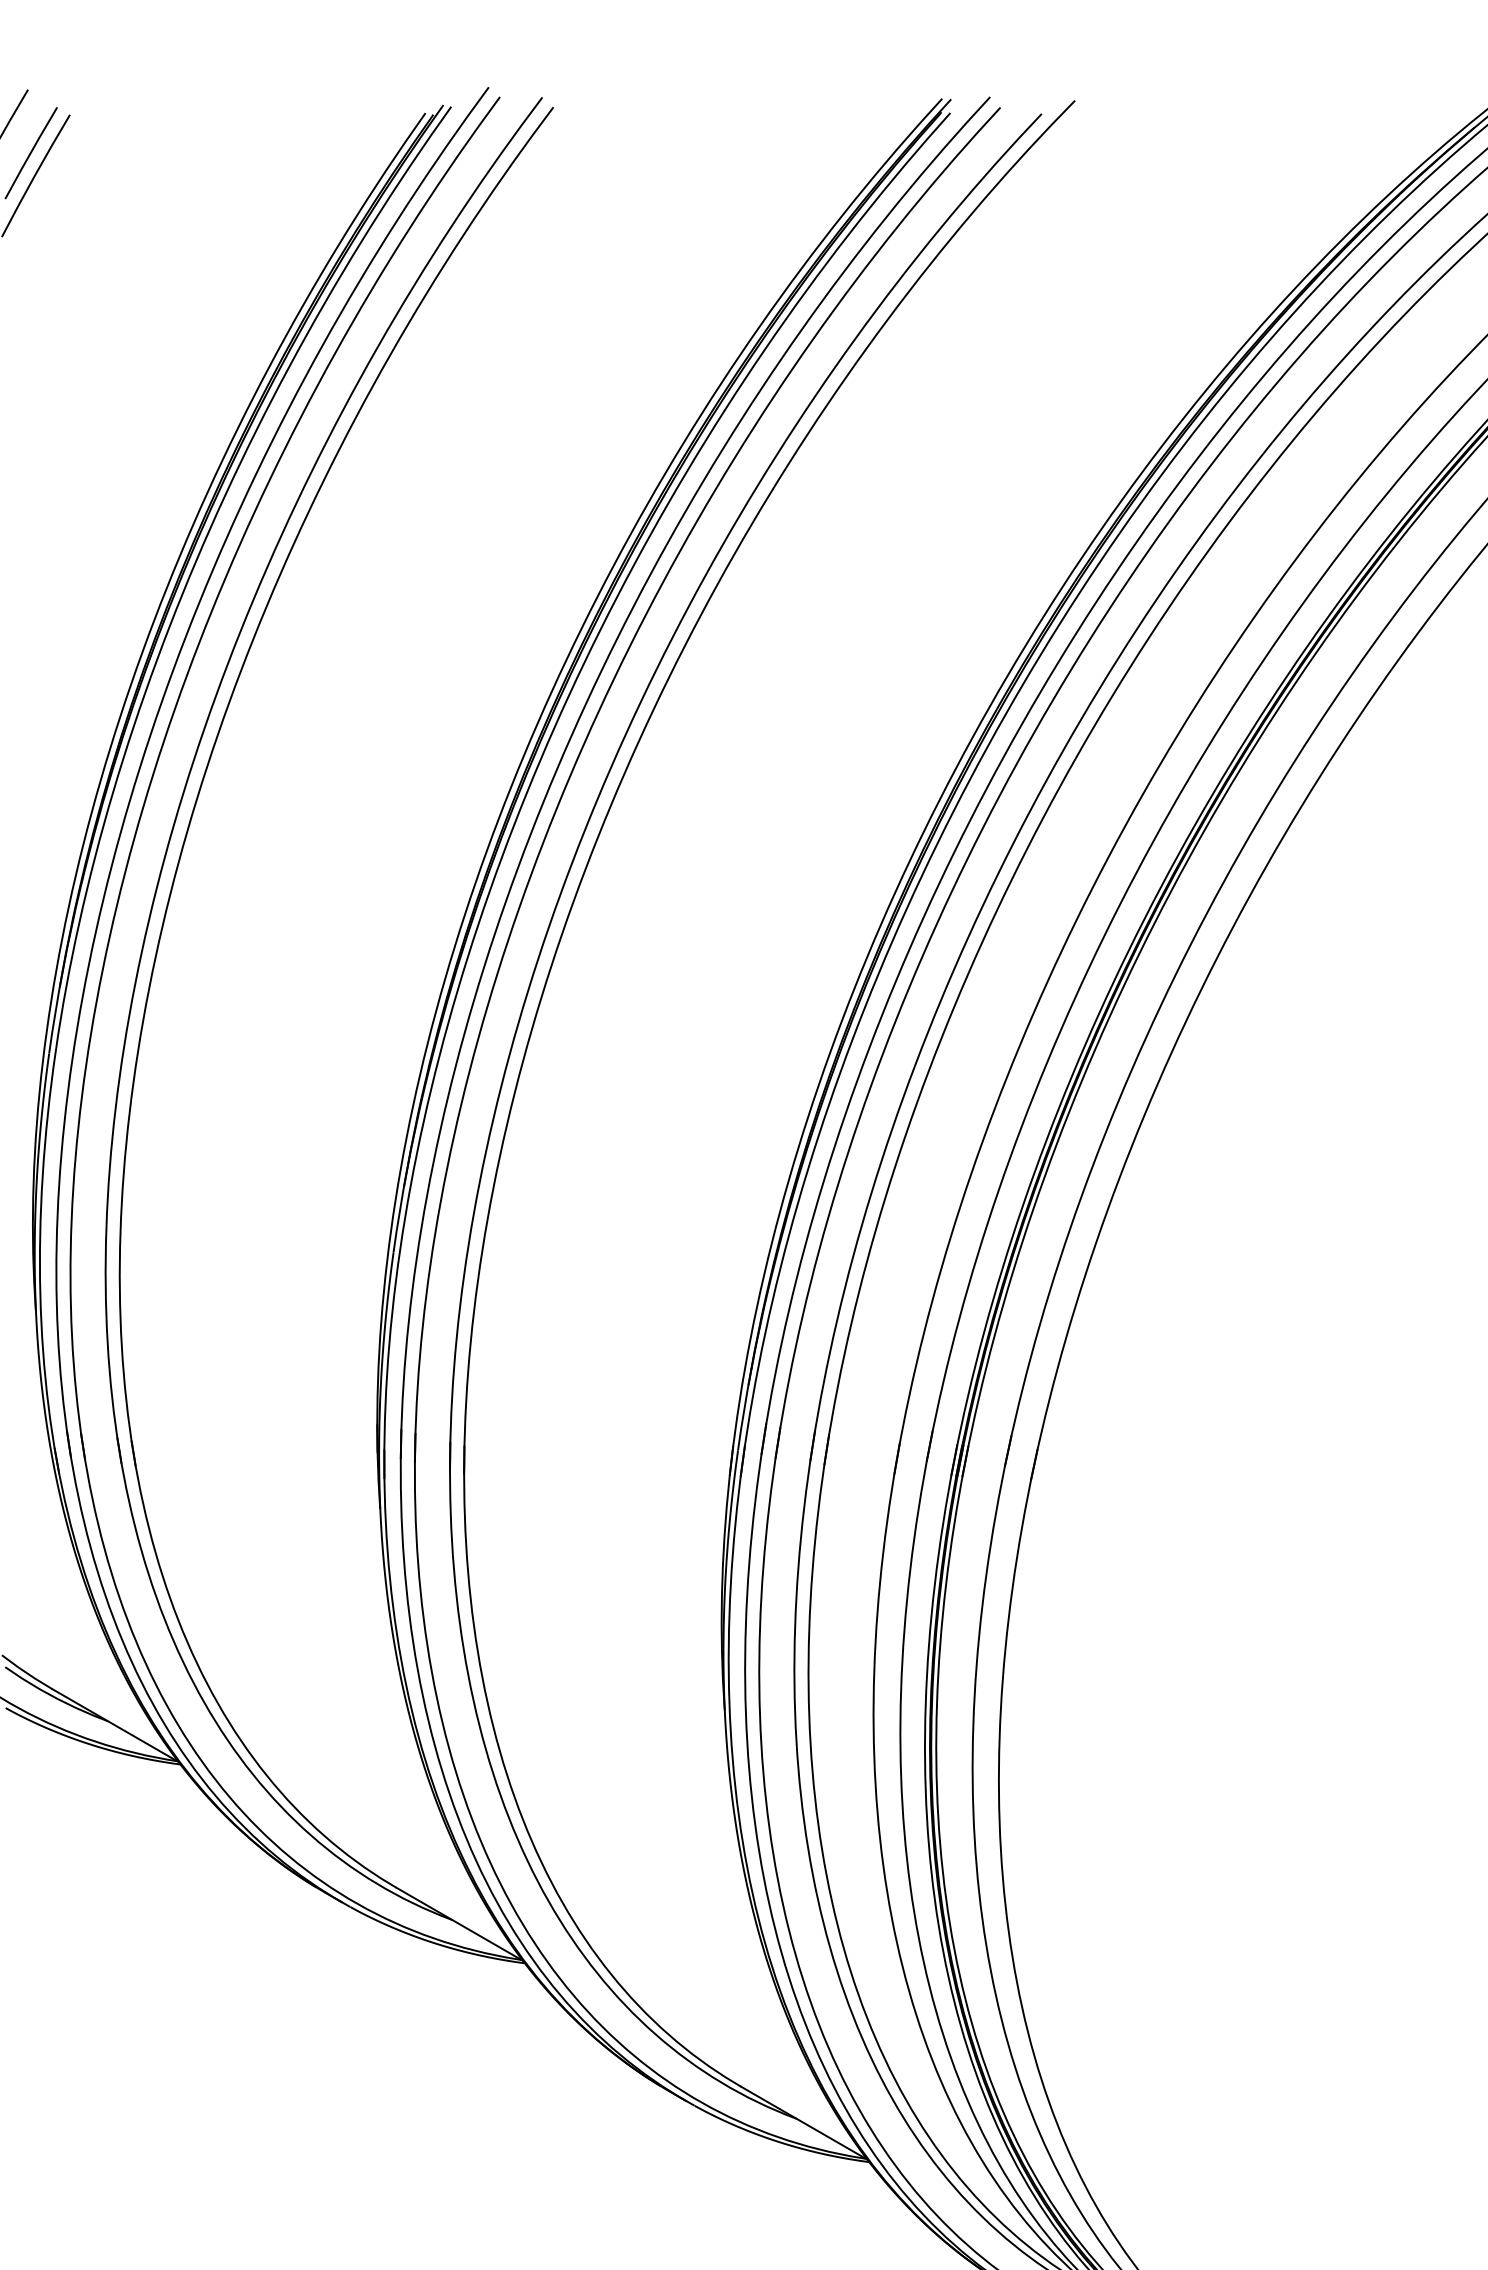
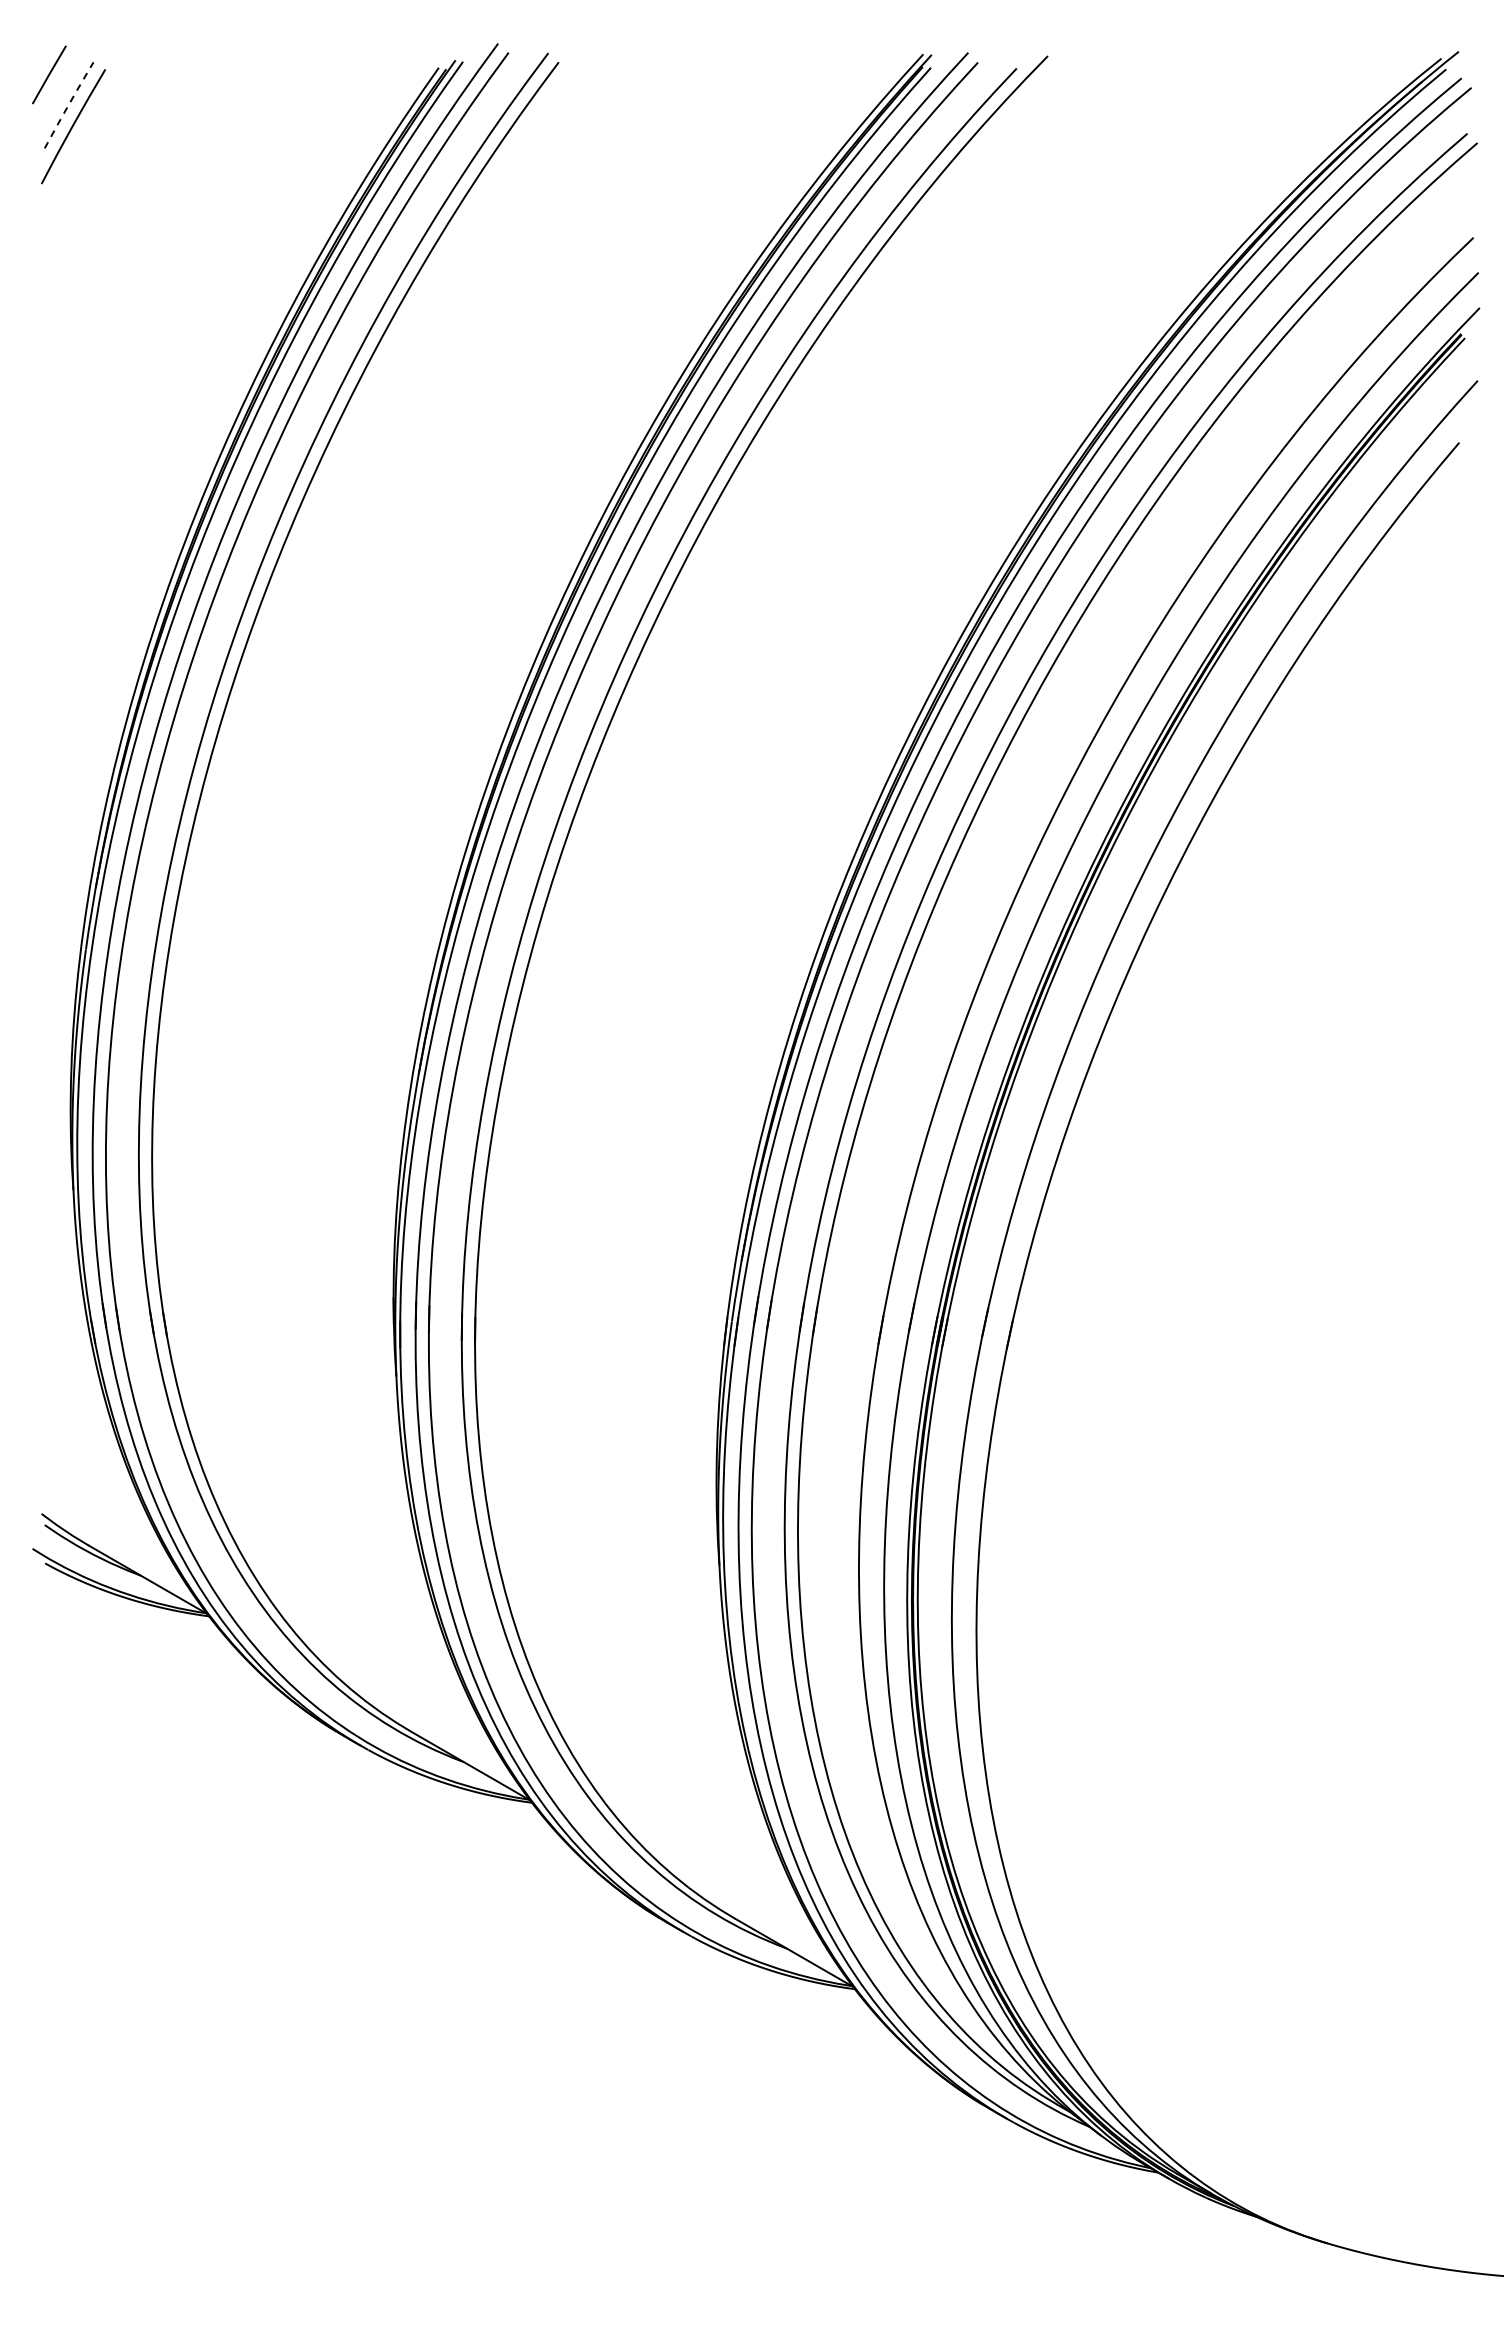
line: (30, 152) -> (68, 104), solid -> dashed

